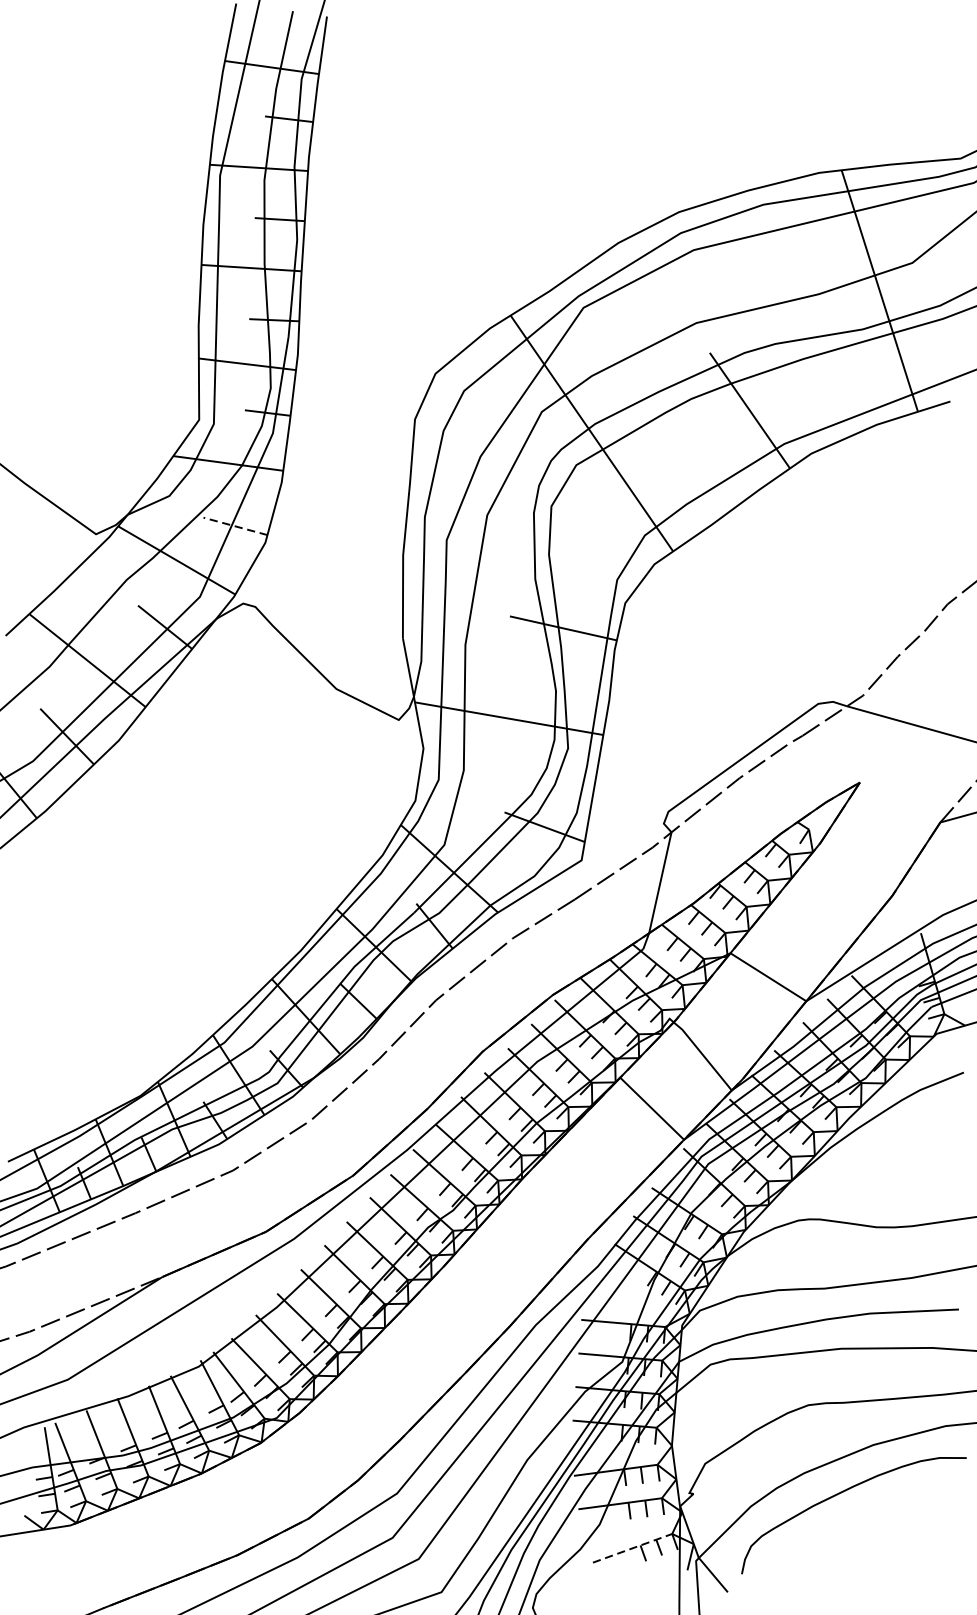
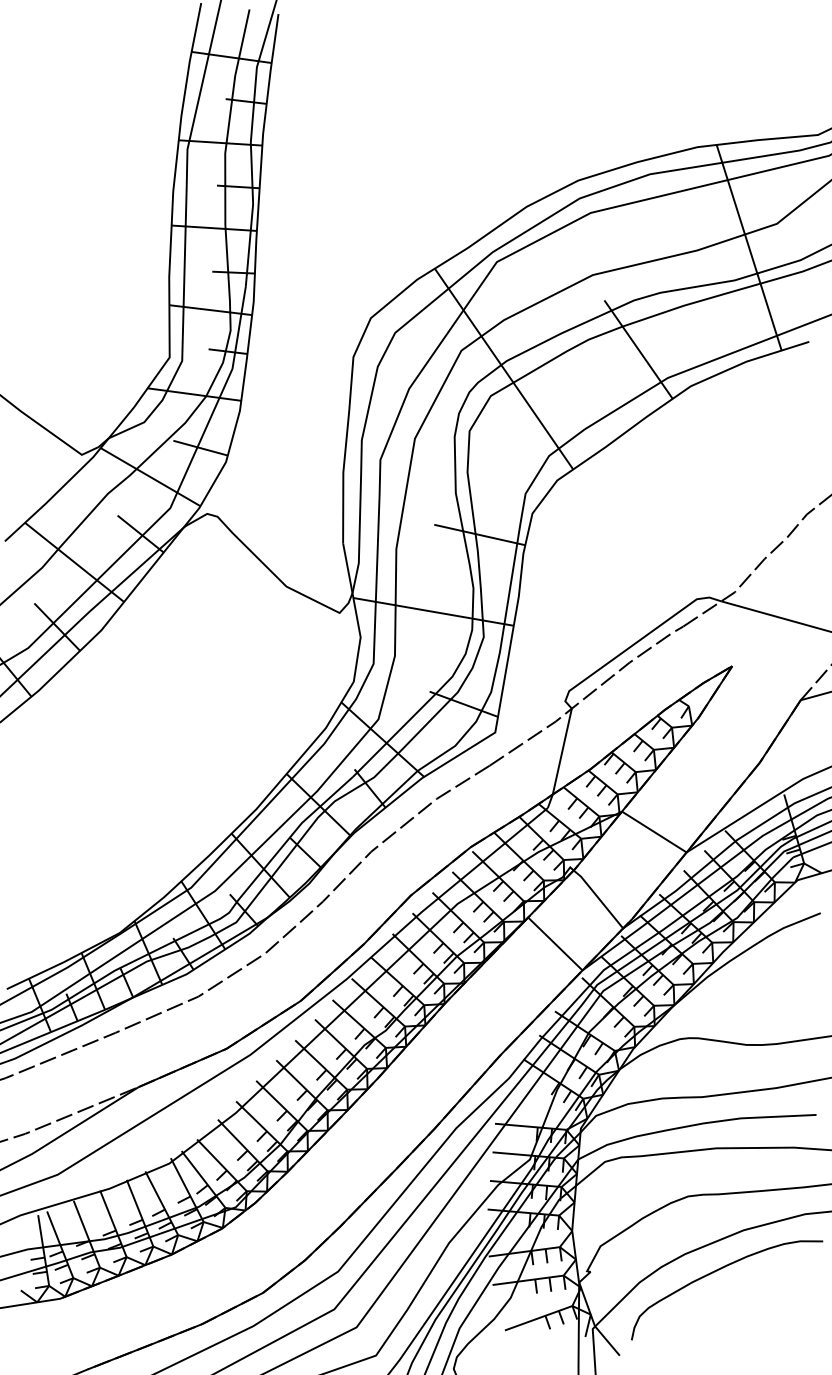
line: (235, 526) -> (200, 448), dashed -> solid
line: (632, 1548) -> (538, 1318), dashed -> solid

